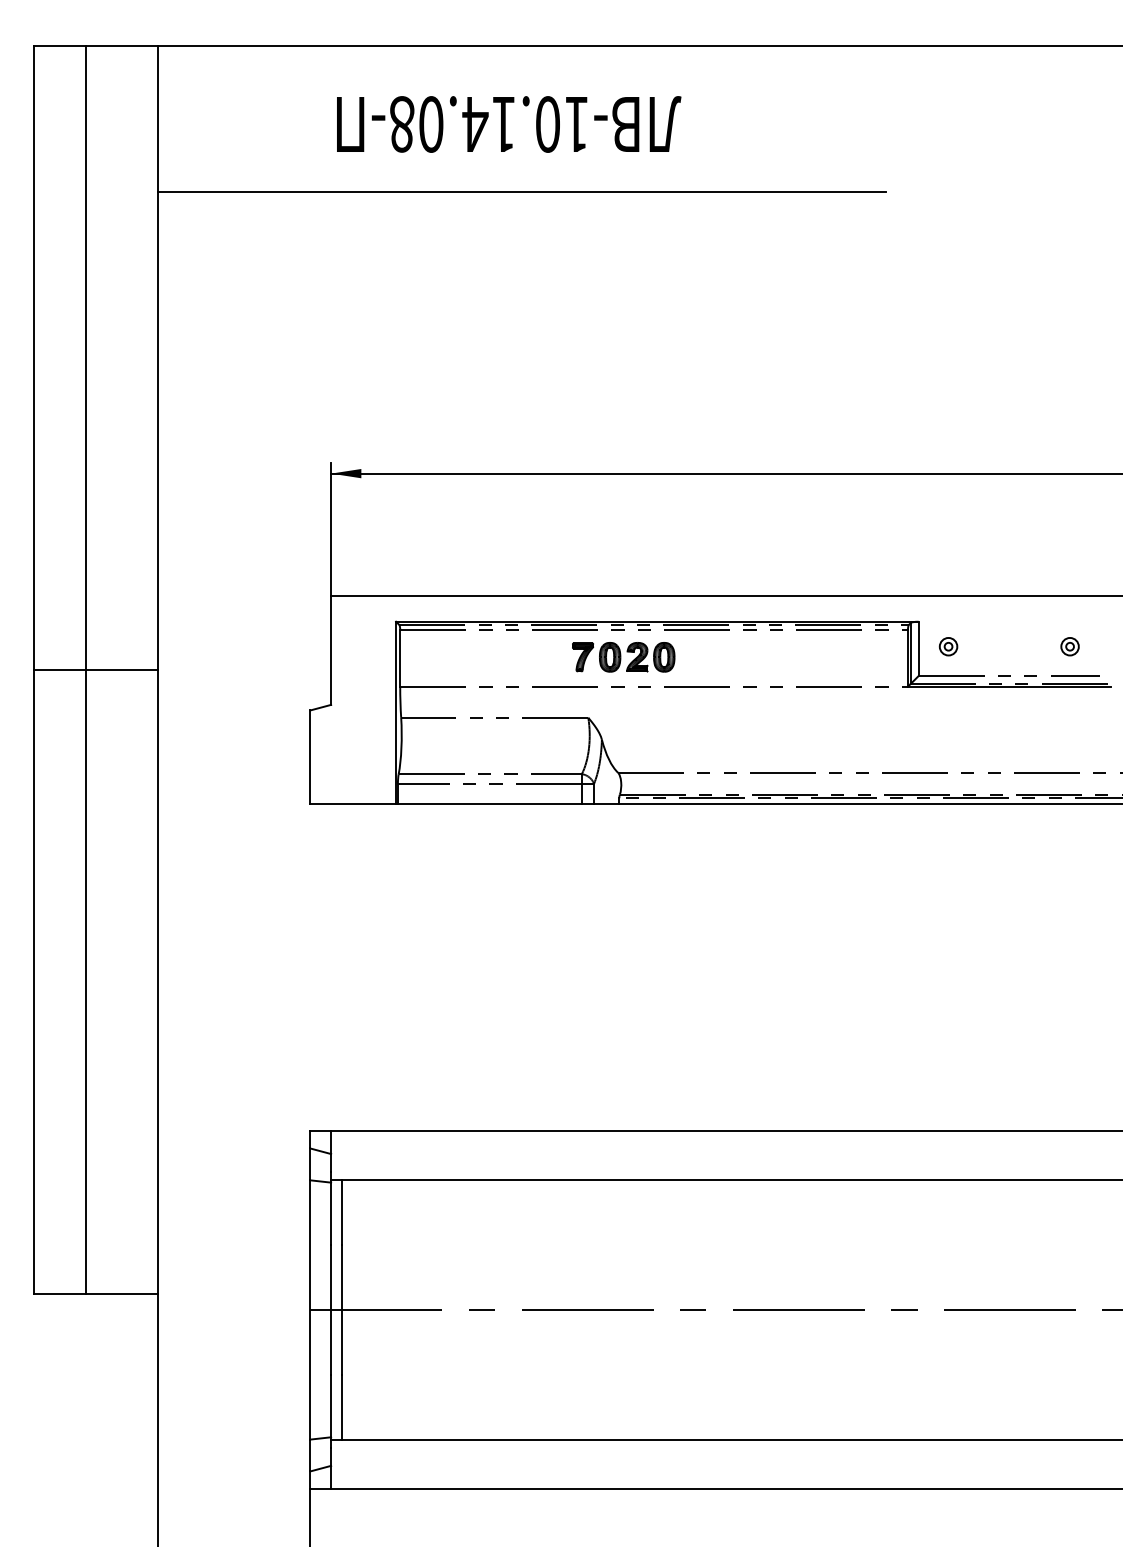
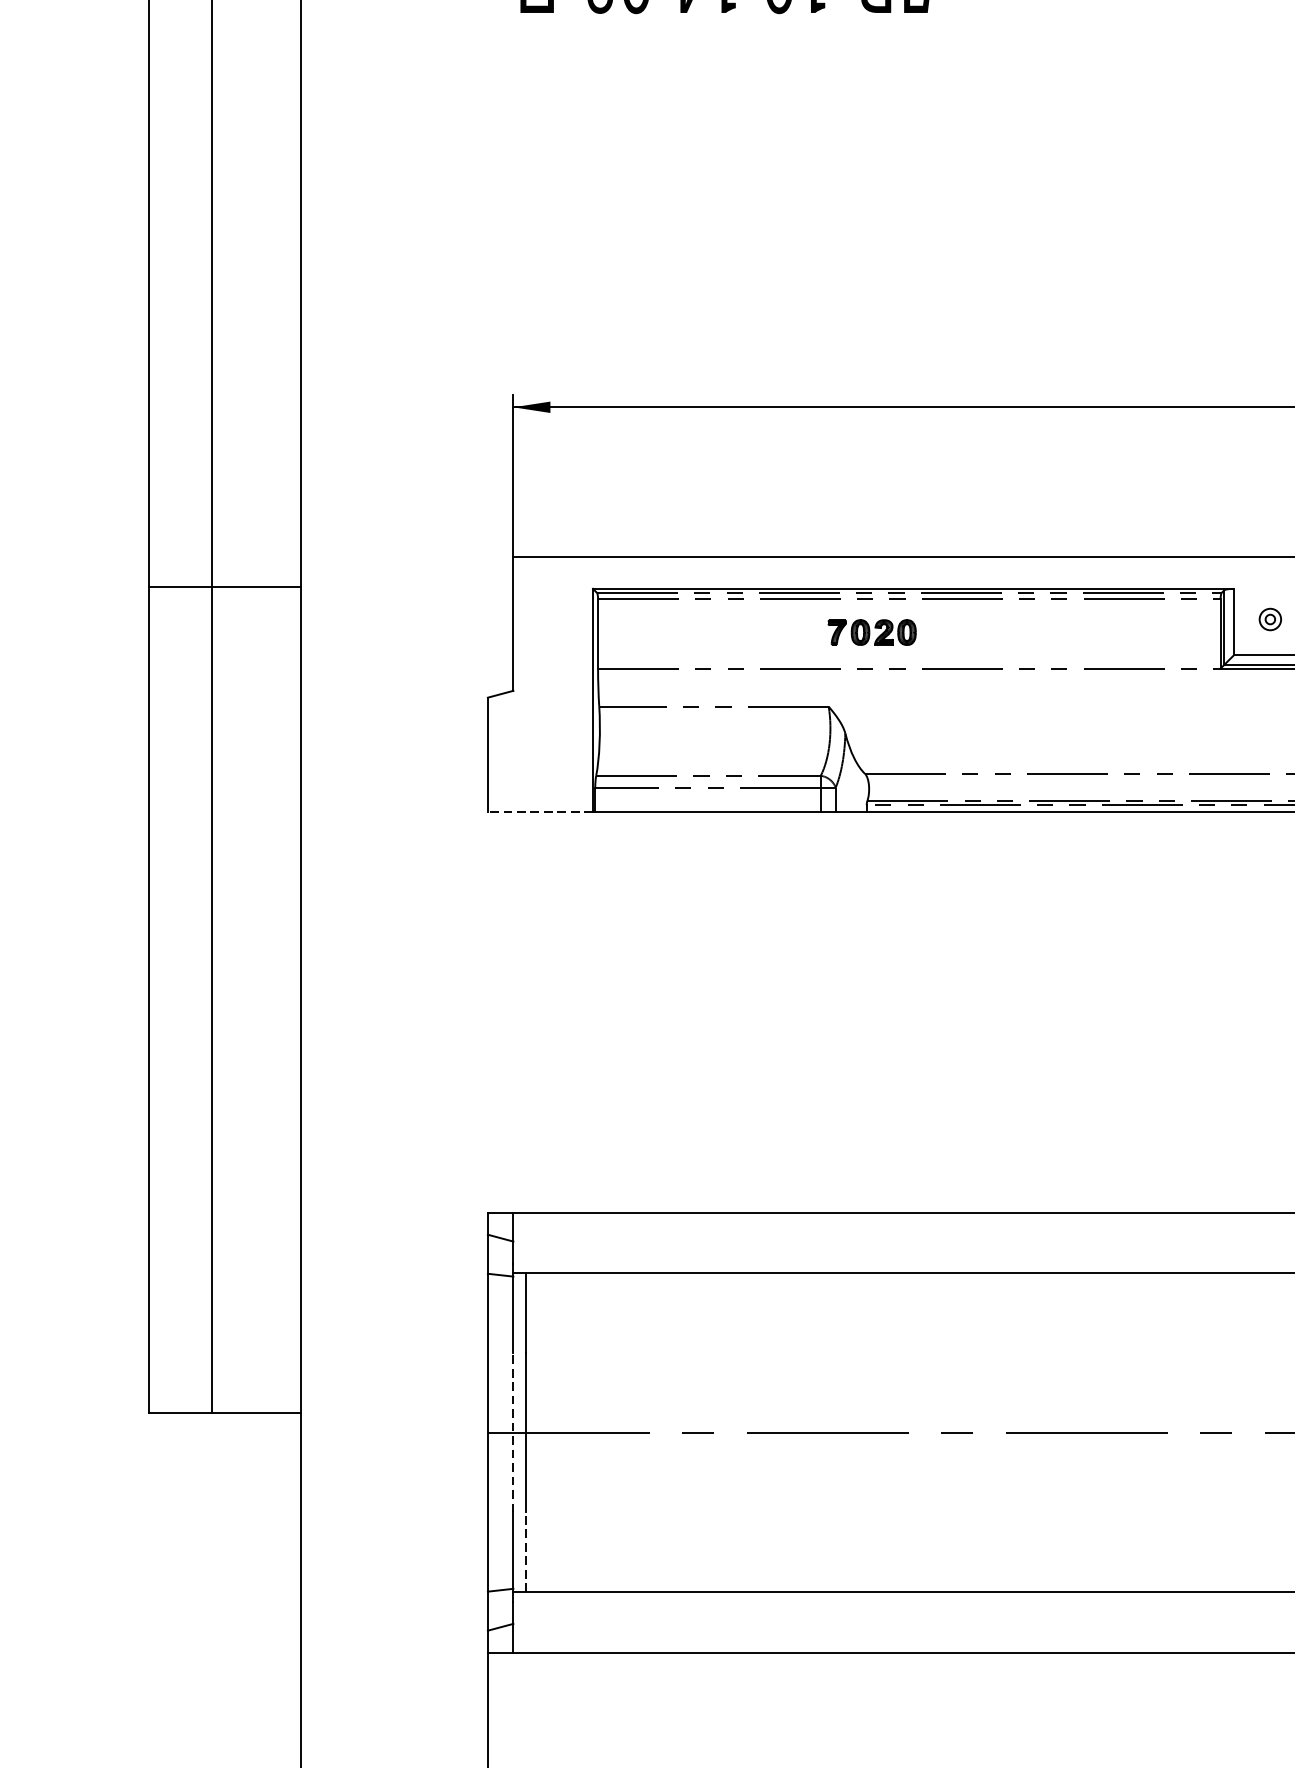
line: (521, 191) -> (746, 61), removed
part: (623, 657) -> (871, 632), size x0.7
line: (95, 670) -> (224, 587), moved
line: (353, 803) -> (540, 811), solid -> dashed
line: (331, 1309) -> (513, 1432), solid -> dashed
line: (341, 1406) -> (526, 1551), solid -> dashed

